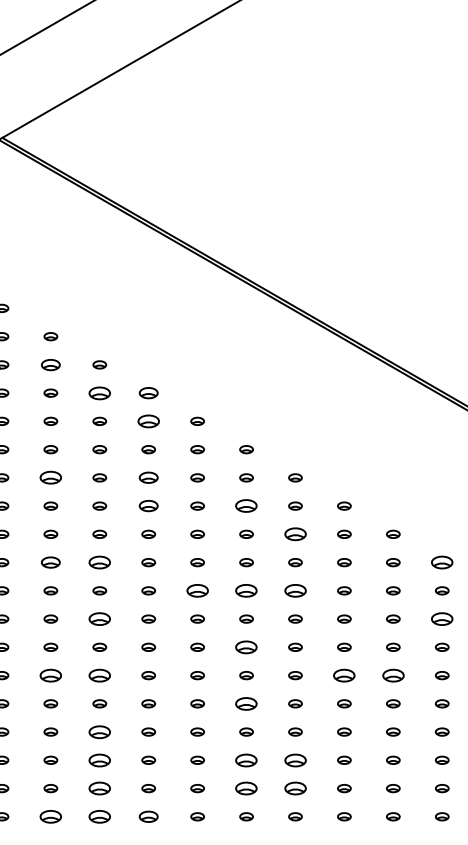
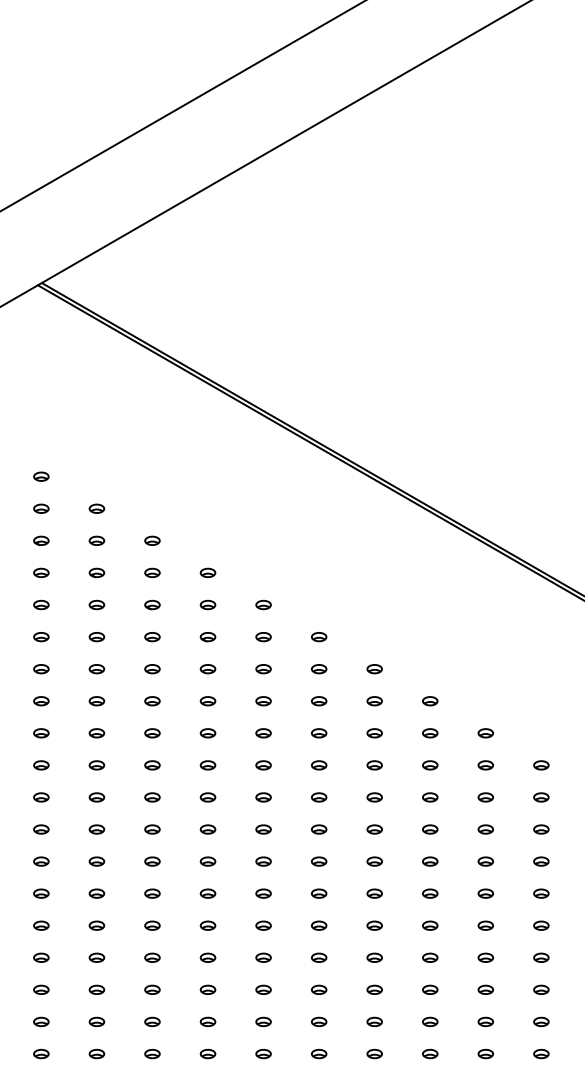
part: (50, 364) -> (96, 540), size x0.71
part: (99, 392) -> (152, 572), size x0.62
part: (148, 392) -> (207, 572), size x0.71
part: (148, 420) -> (207, 604), size x0.62
part: (50, 478) -> (96, 669), size x0.62
part: (148, 478) -> (207, 669), size x0.71
part: (148, 506) -> (207, 701), size x0.71
part: (246, 506) -> (319, 701), size x0.62
part: (295, 534) -> (374, 733), size x0.62
part: (50, 562) -> (96, 765), size x0.71
part: (99, 562) -> (152, 765), size x0.62
part: (442, 562) -> (541, 765), size x0.62
part: (197, 590) -> (263, 797), size x0.62
part: (246, 590) -> (319, 797), size x0.62
part: (295, 590) -> (374, 797), size x0.62
part: (99, 619) -> (152, 829), size x0.62
part: (442, 619) -> (541, 829), size x0.62
part: (246, 647) -> (319, 861), size x0.62
part: (50, 675) -> (96, 893), size x0.62
part: (99, 675) -> (152, 893), size x0.62
part: (344, 675) -> (430, 893), size x0.62
part: (393, 675) -> (485, 893), size x0.62
part: (246, 703) -> (319, 925), size x0.62
part: (99, 731) -> (152, 957), size x0.62
part: (99, 759) -> (152, 989), size x0.62
part: (246, 759) -> (319, 989), size x0.62
part: (295, 759) -> (374, 989), size x0.62
part: (99, 788) -> (152, 1021), size x0.62
part: (246, 788) -> (319, 1021), size x0.62
part: (295, 788) -> (374, 1021), size x0.62
part: (50, 816) -> (96, 1053), size x0.62
part: (99, 816) -> (152, 1053), size x0.62
part: (148, 816) -> (207, 1053), size x0.71

